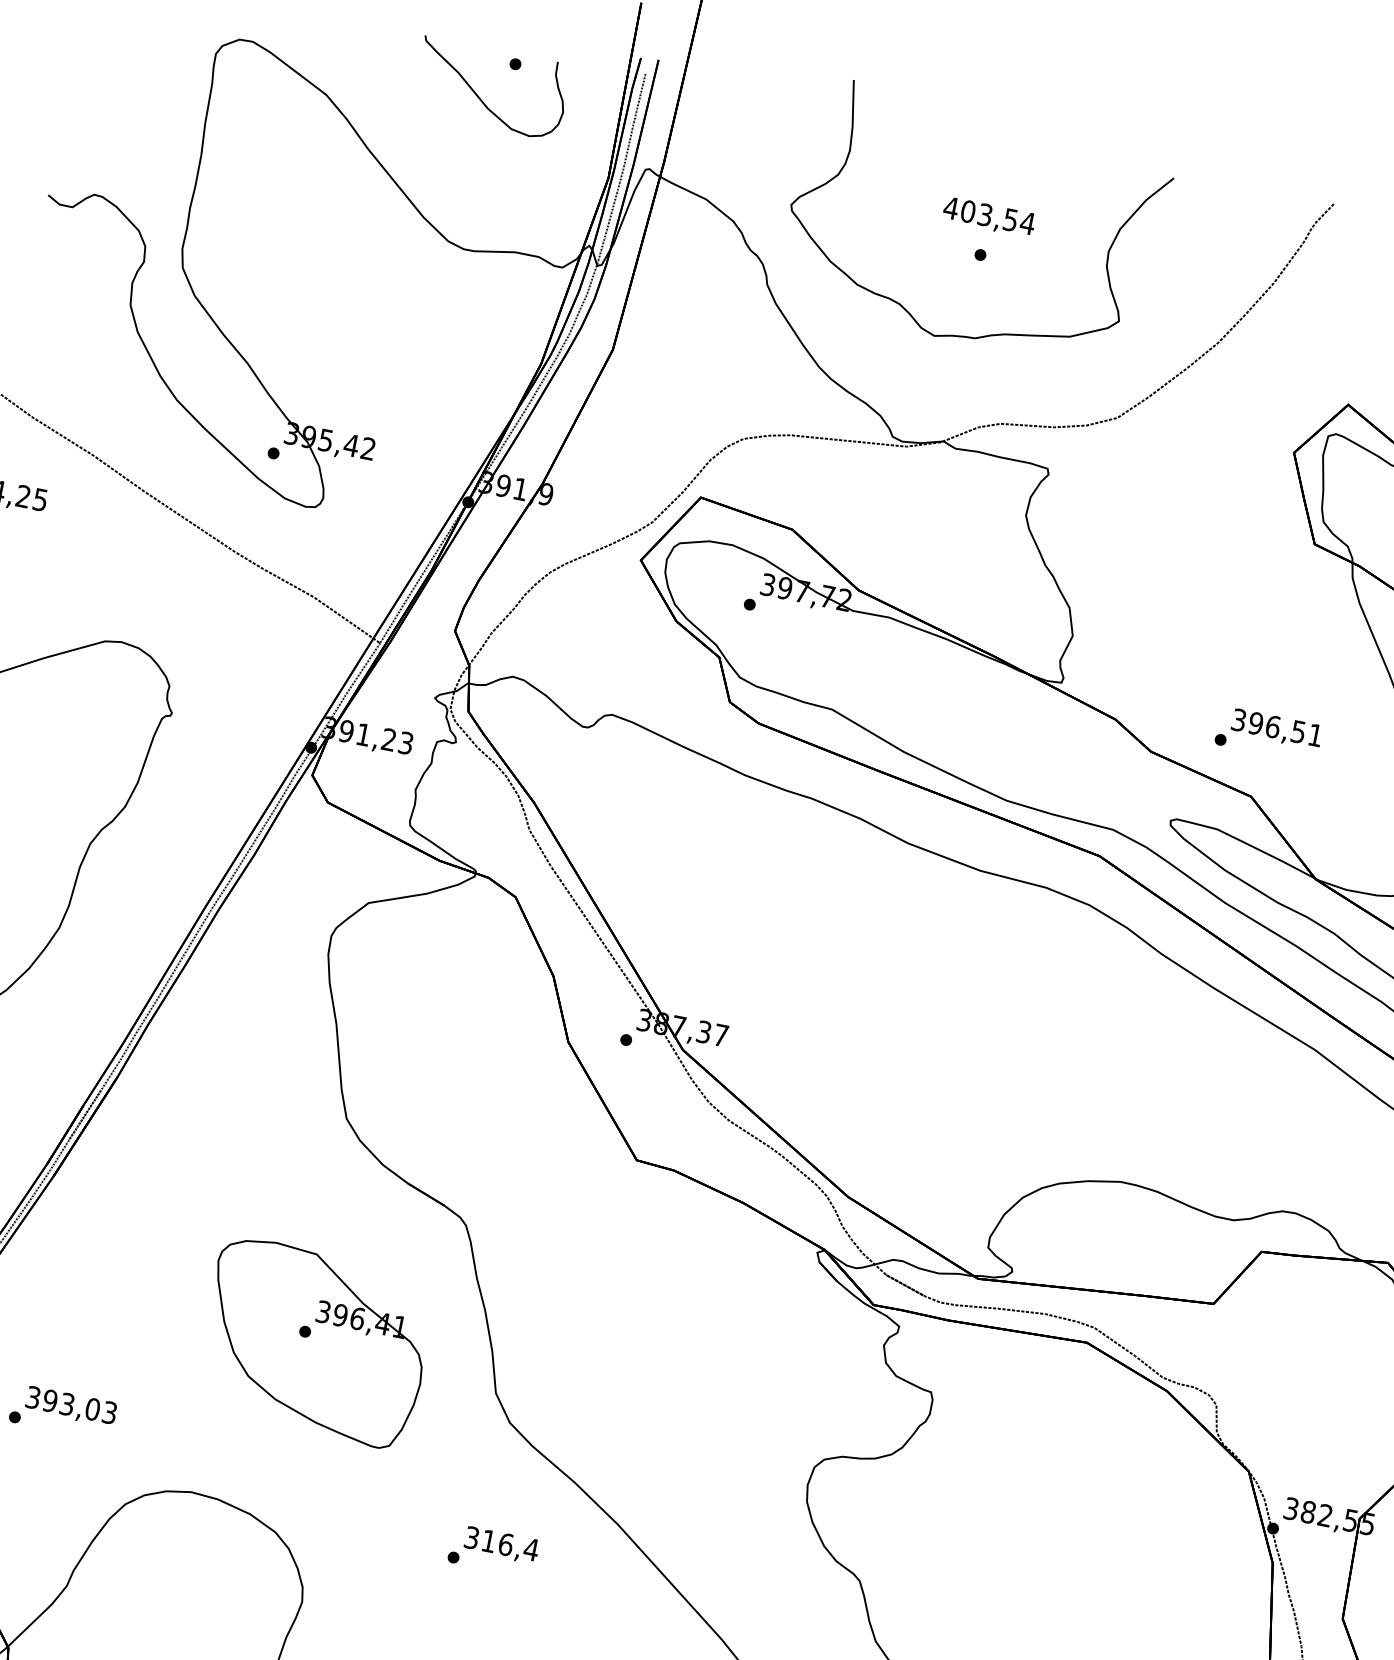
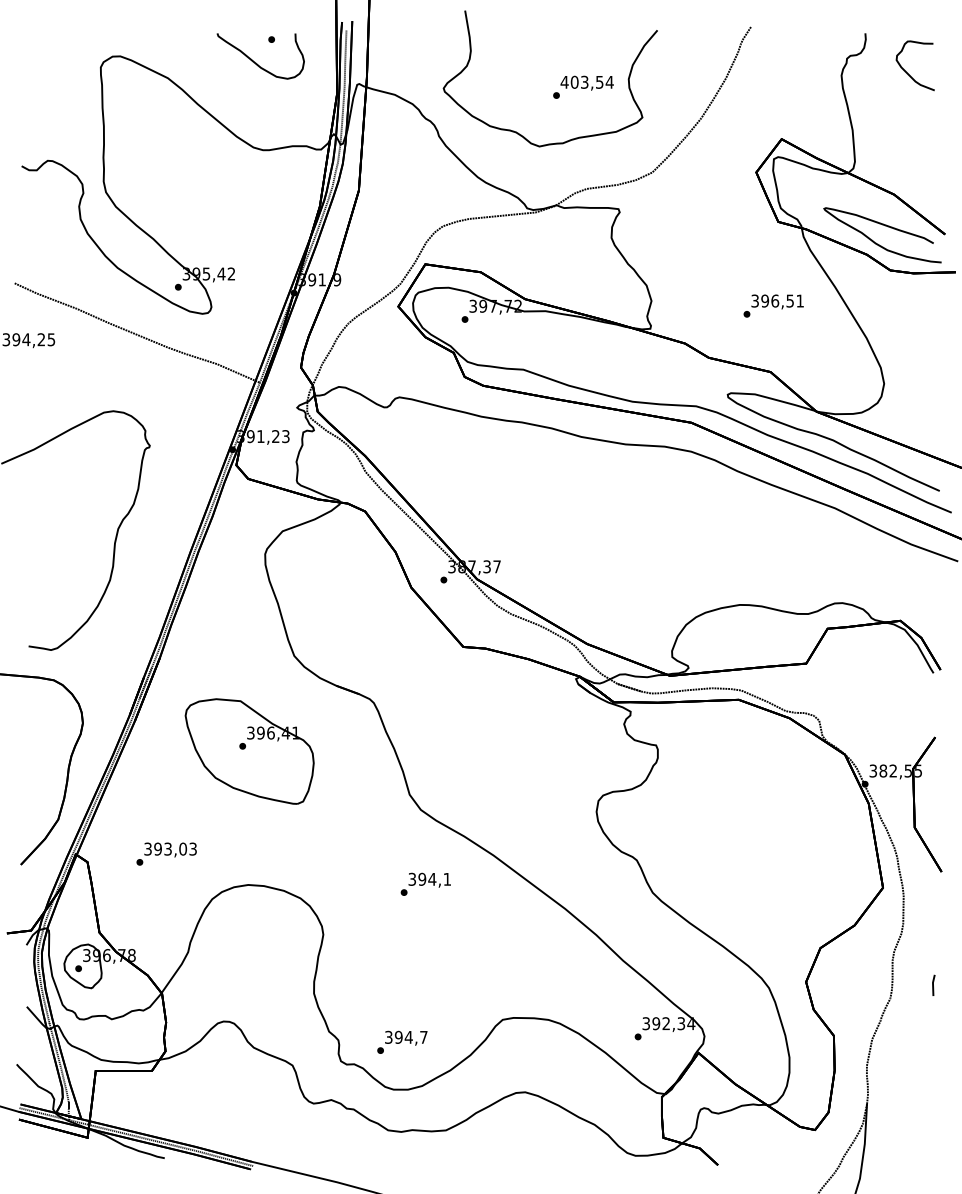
text: (988, 215) -> (586, 82), moved
text: (1268, 733) -> (773, 305), moved
part: (314, 1342) -> (249, 751), moved
text: (509, 1543) -> (434, 878), 316,4 -> 394,1

